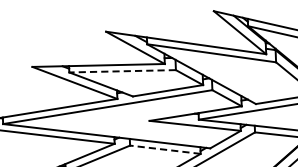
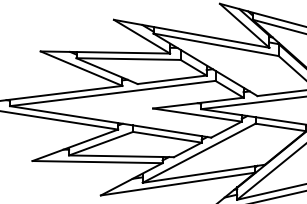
line: (122, 71) -> (128, 59), dashed -> solid
line: (165, 149) -> (167, 137), dashed -> solid

